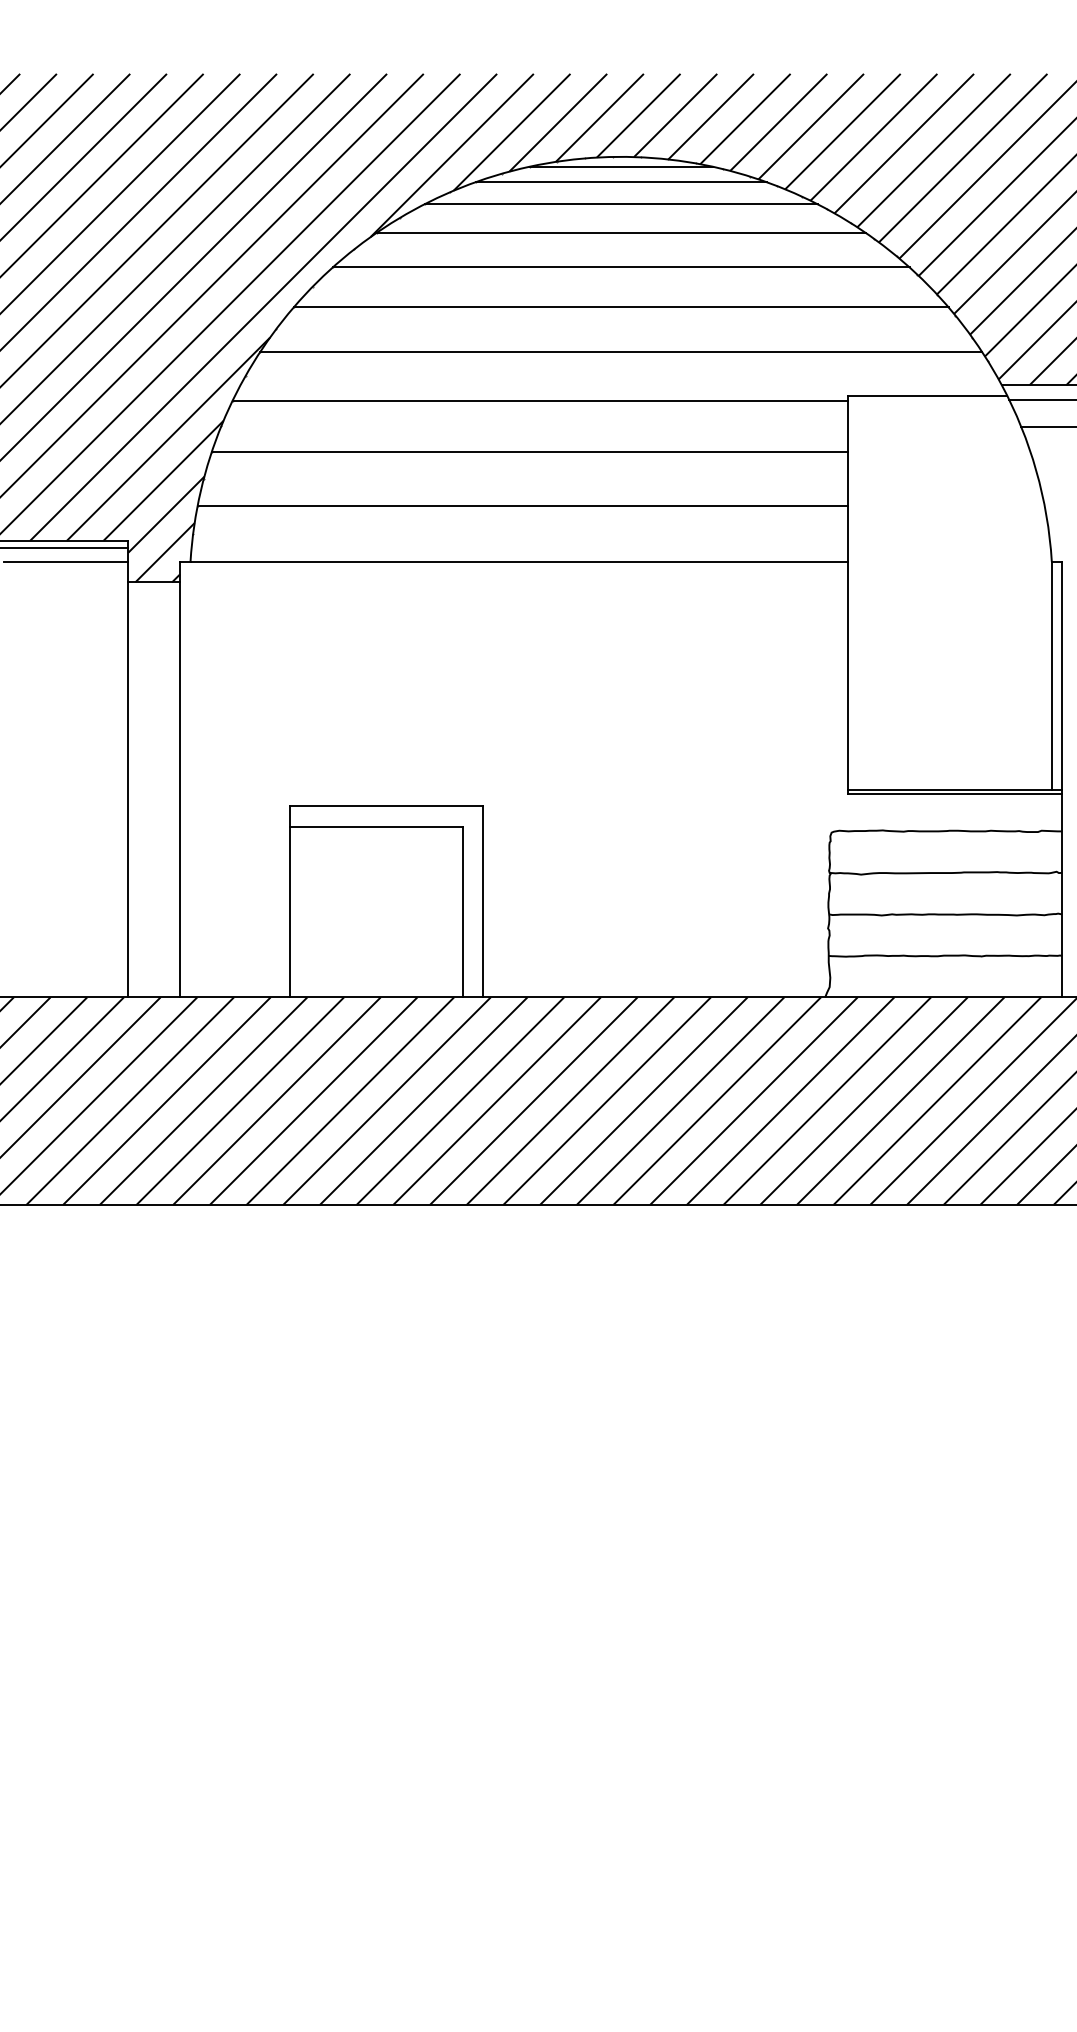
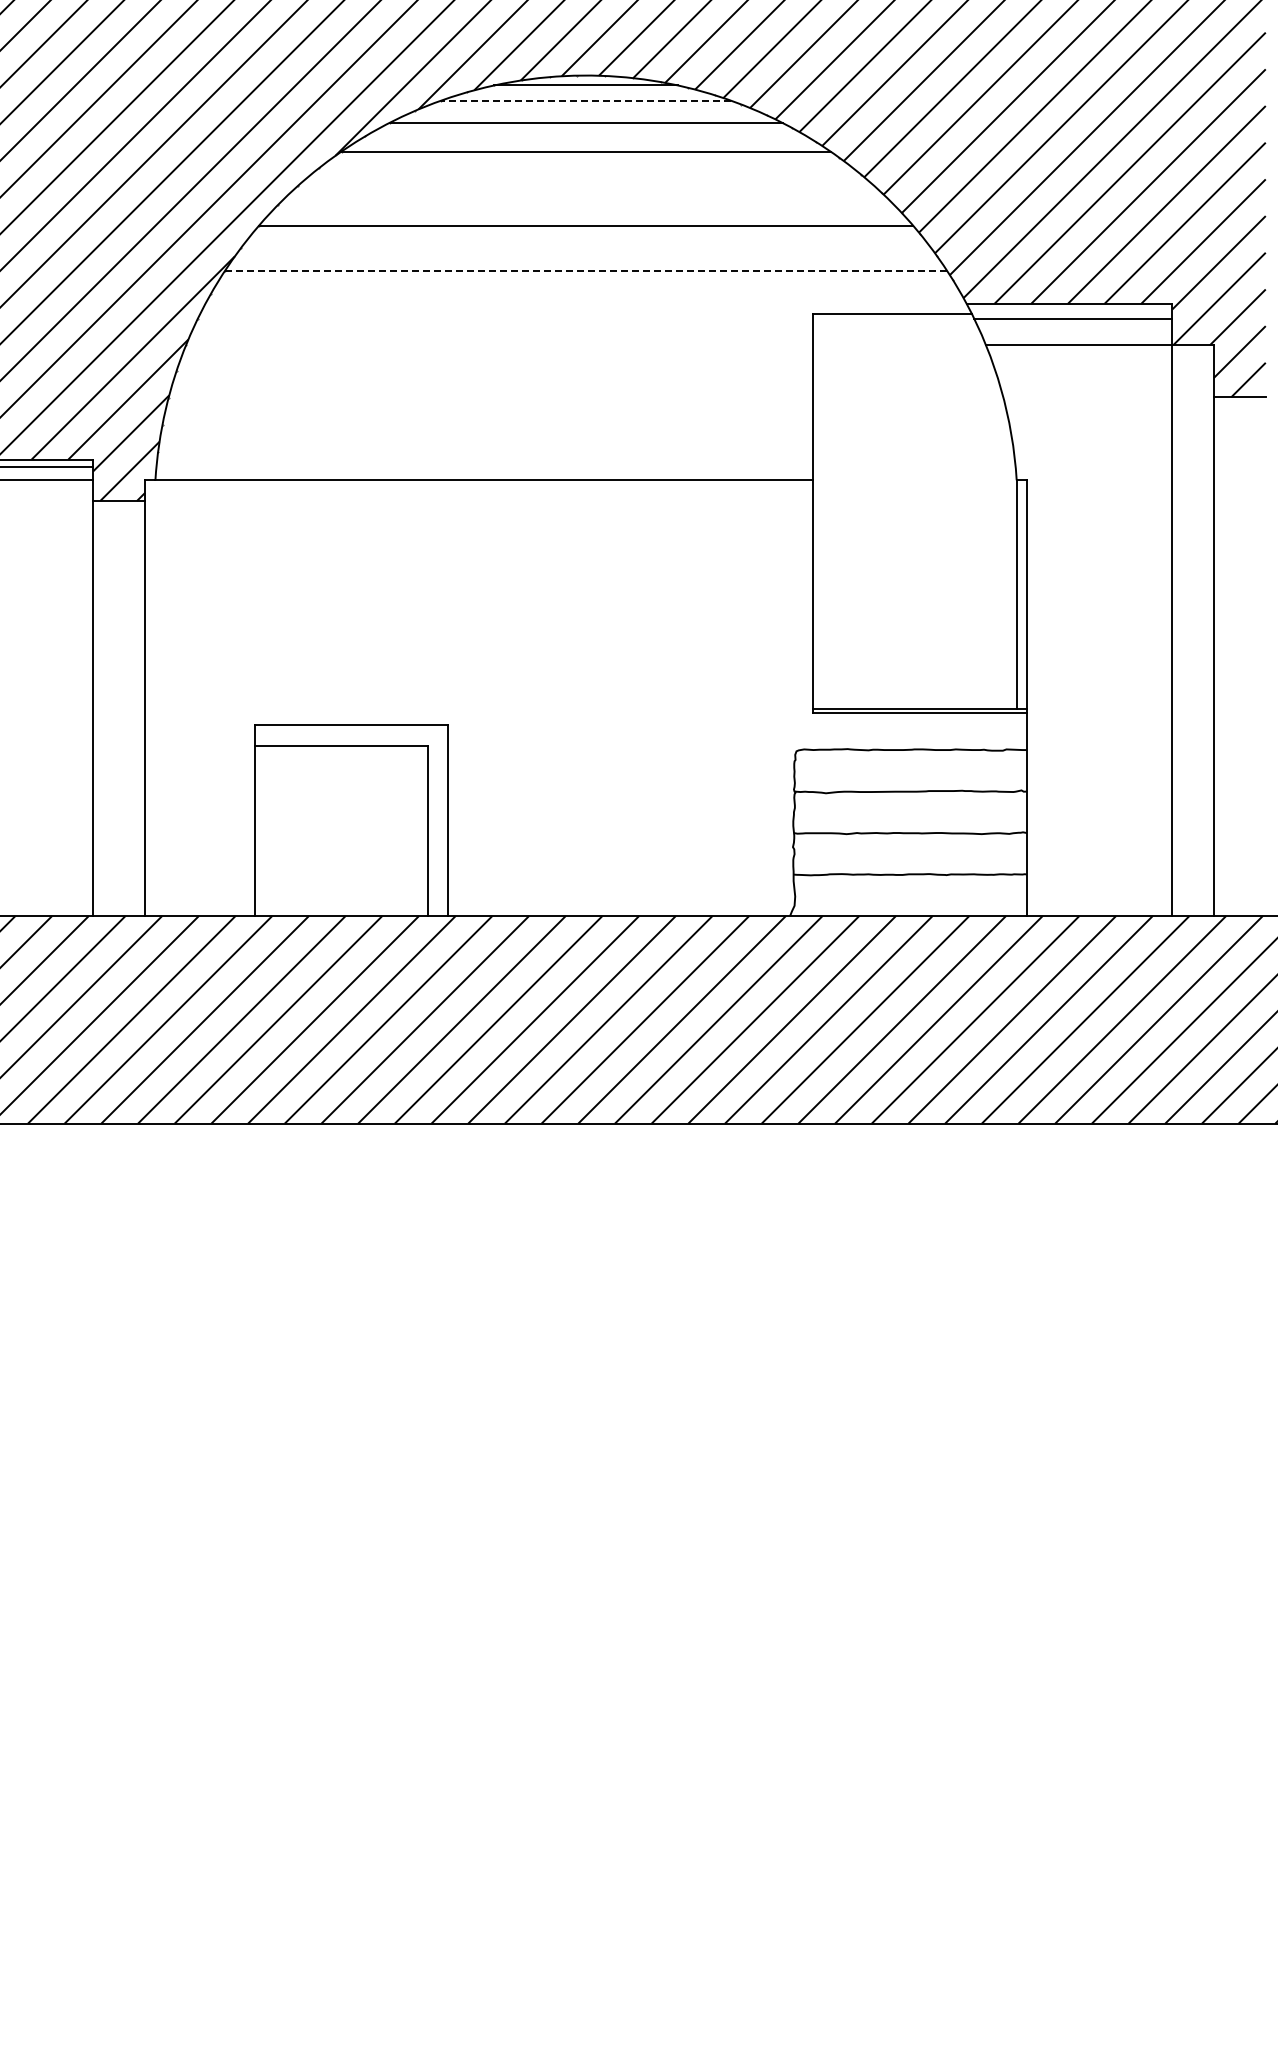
line: (620, 181) -> (585, 100), solid -> dashed
line: (620, 267) -> (585, 186), removed
line: (621, 351) -> (586, 270), solid -> dashed
line: (540, 400) -> (505, 319), removed
line: (529, 451) -> (494, 370), removed
line: (522, 505) -> (487, 424), removed

